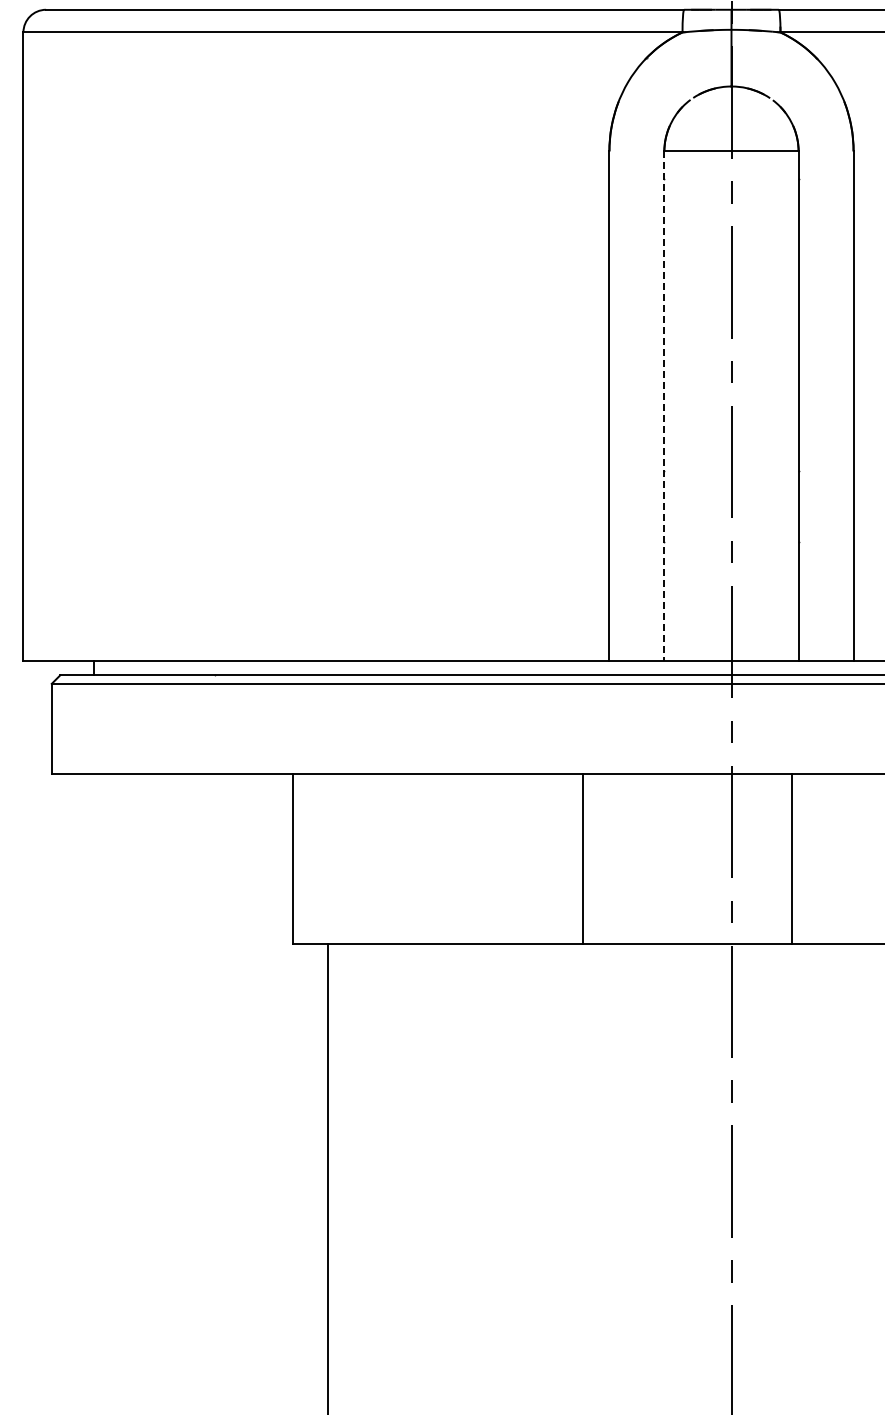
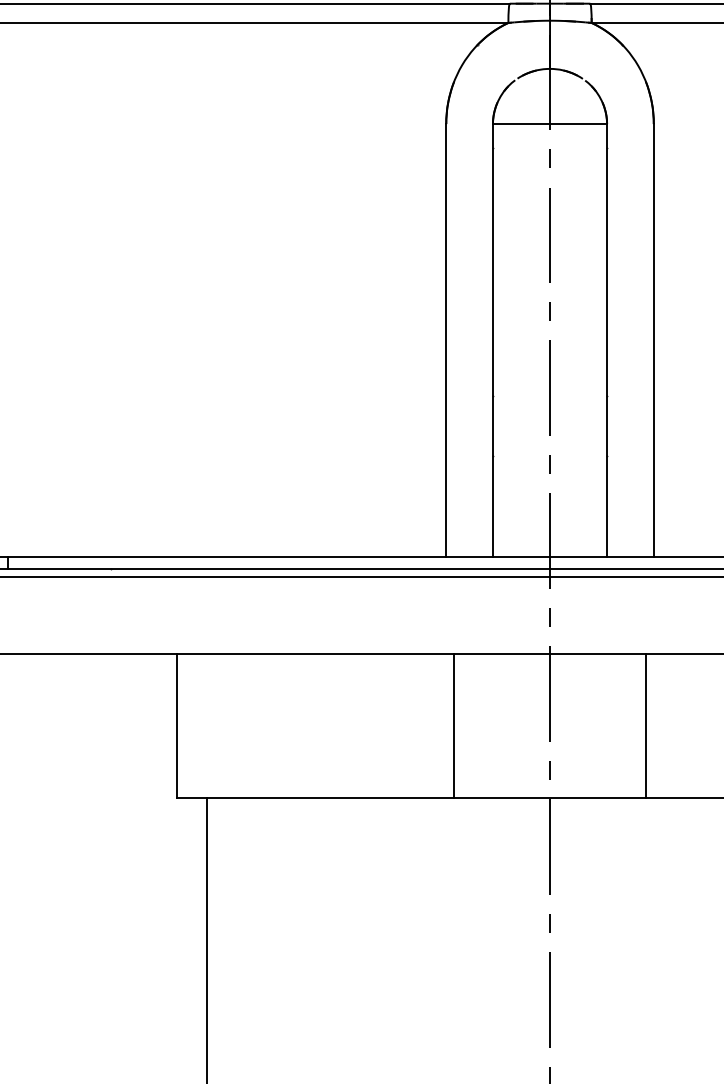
line: (664, 406) -> (493, 340), dashed -> solid
line: (583, 859) -> (454, 726), moved
line: (791, 859) -> (645, 726), moved

